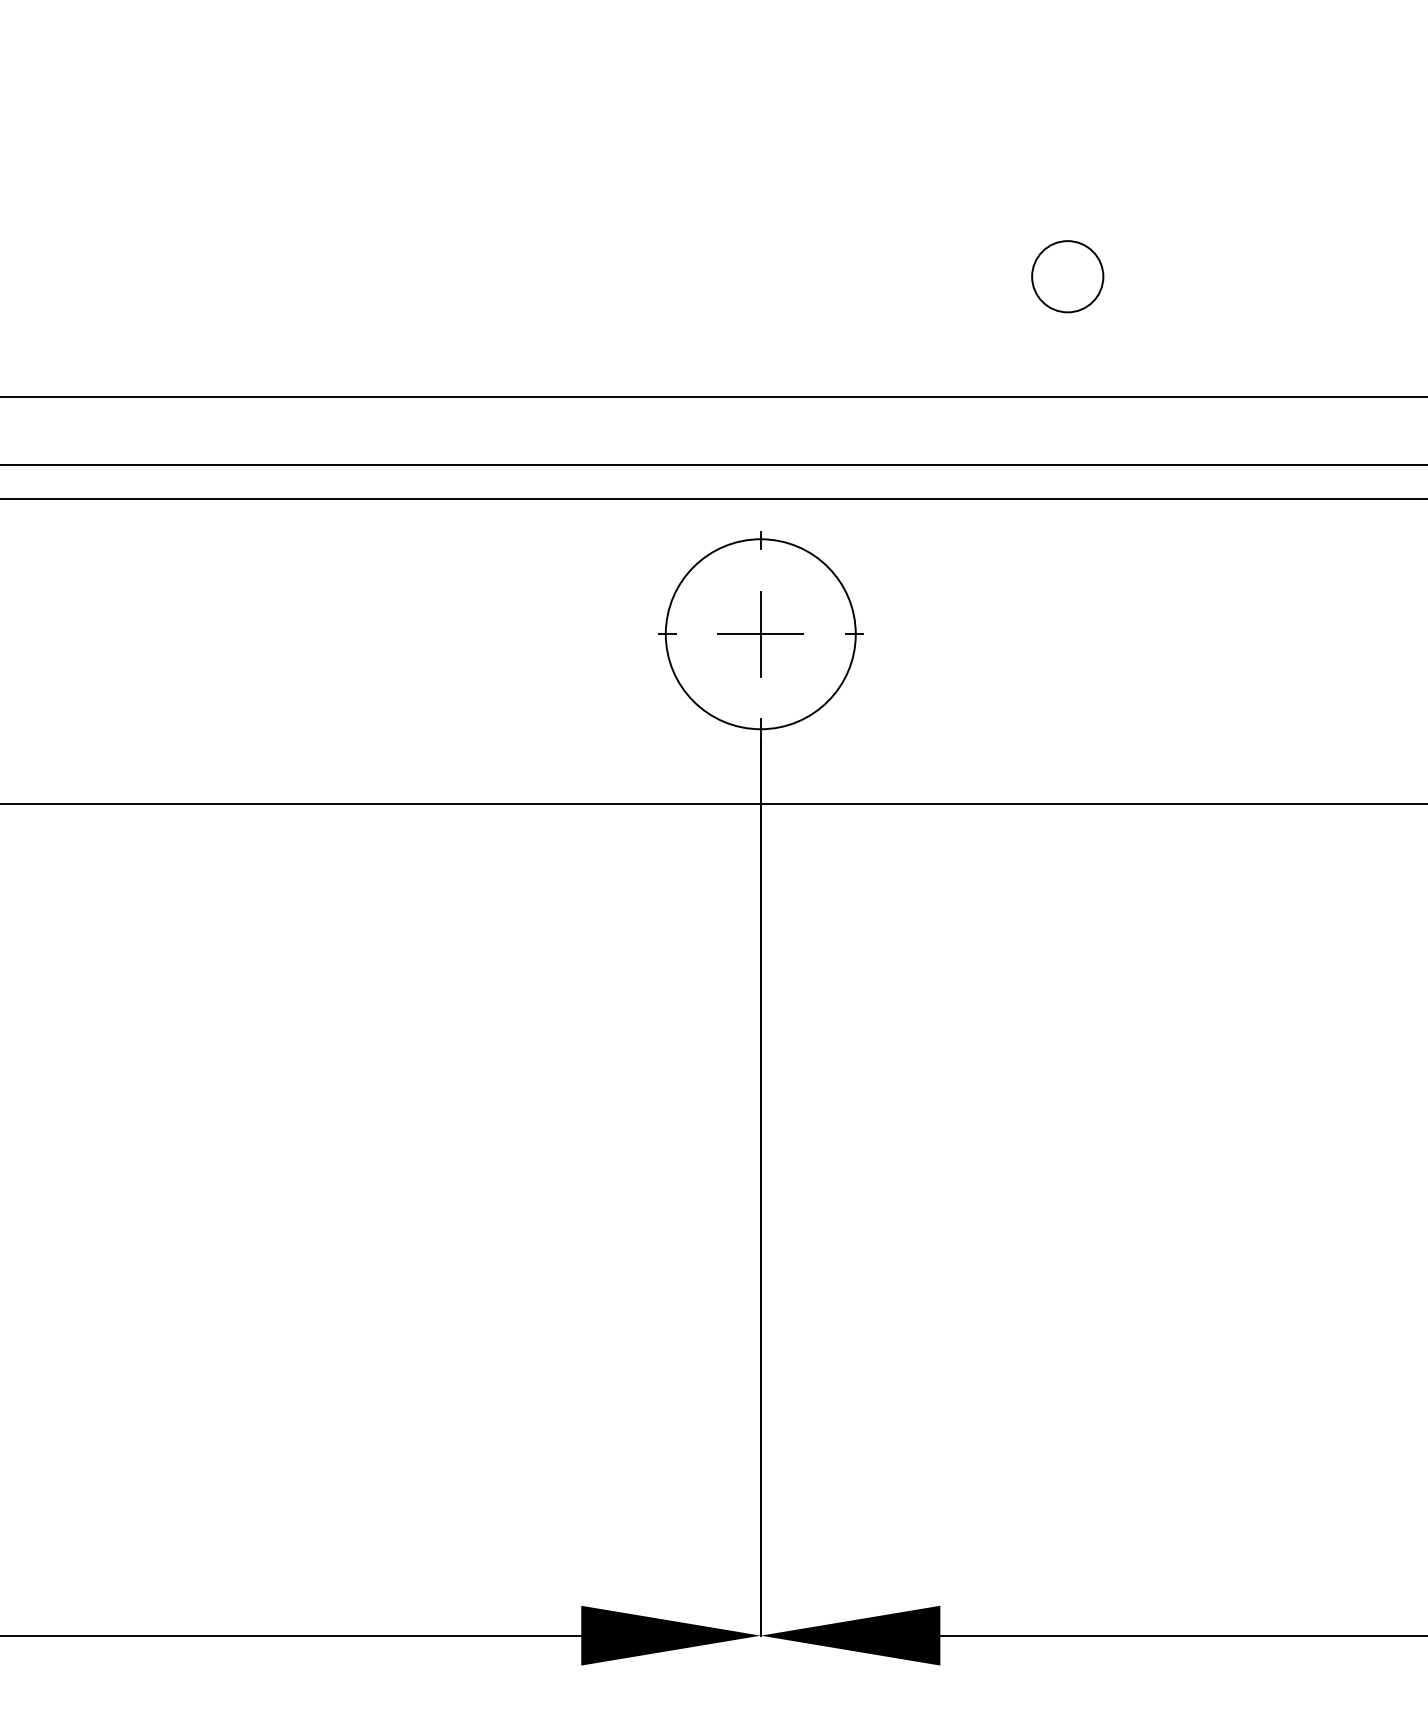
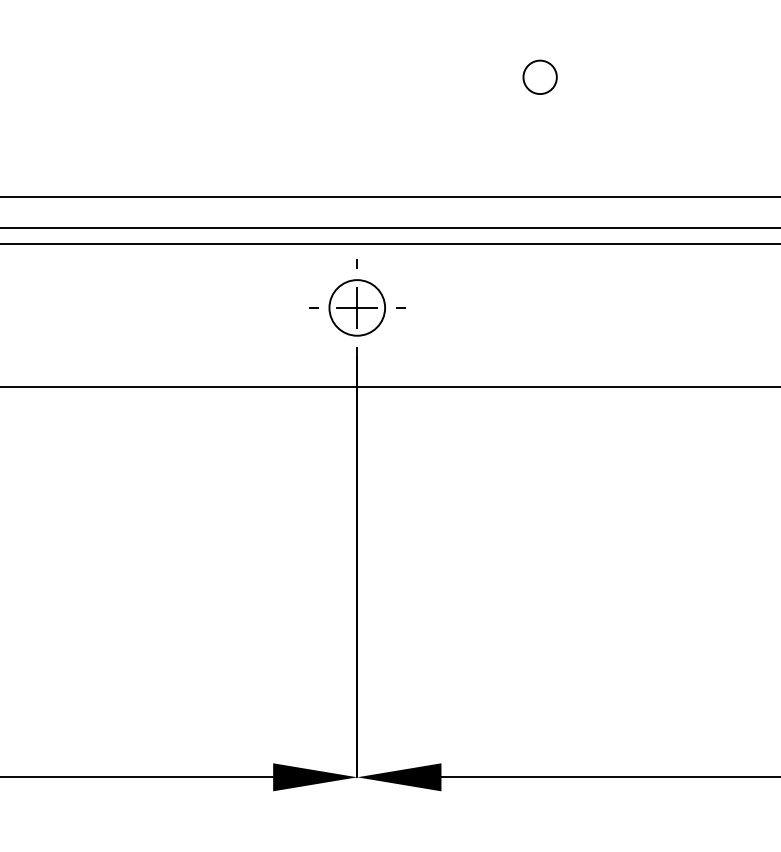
circle: (1066, 274) -> (539, 76), moved
circle: (761, 633) -> (357, 307), size x0.62

